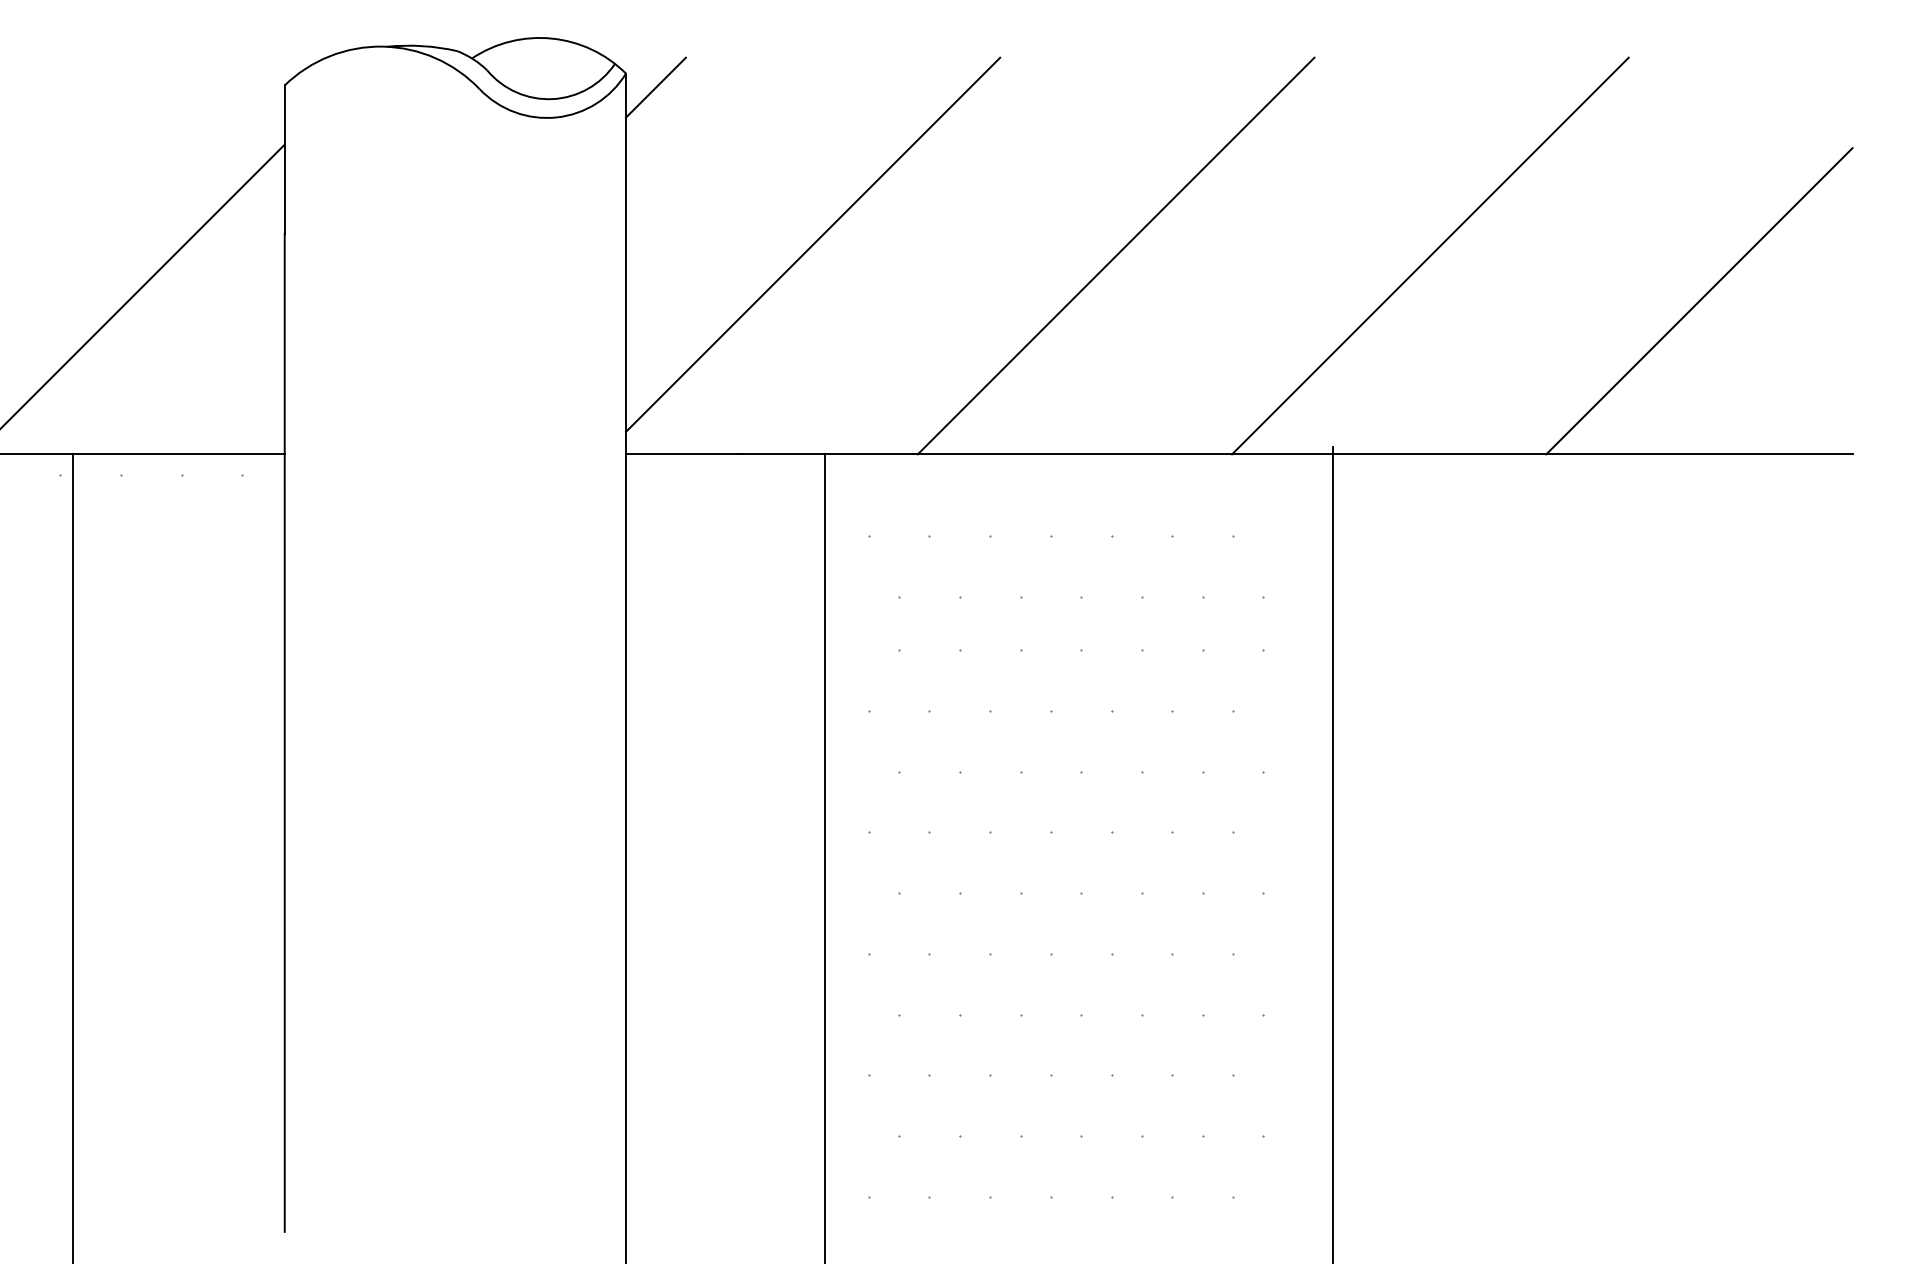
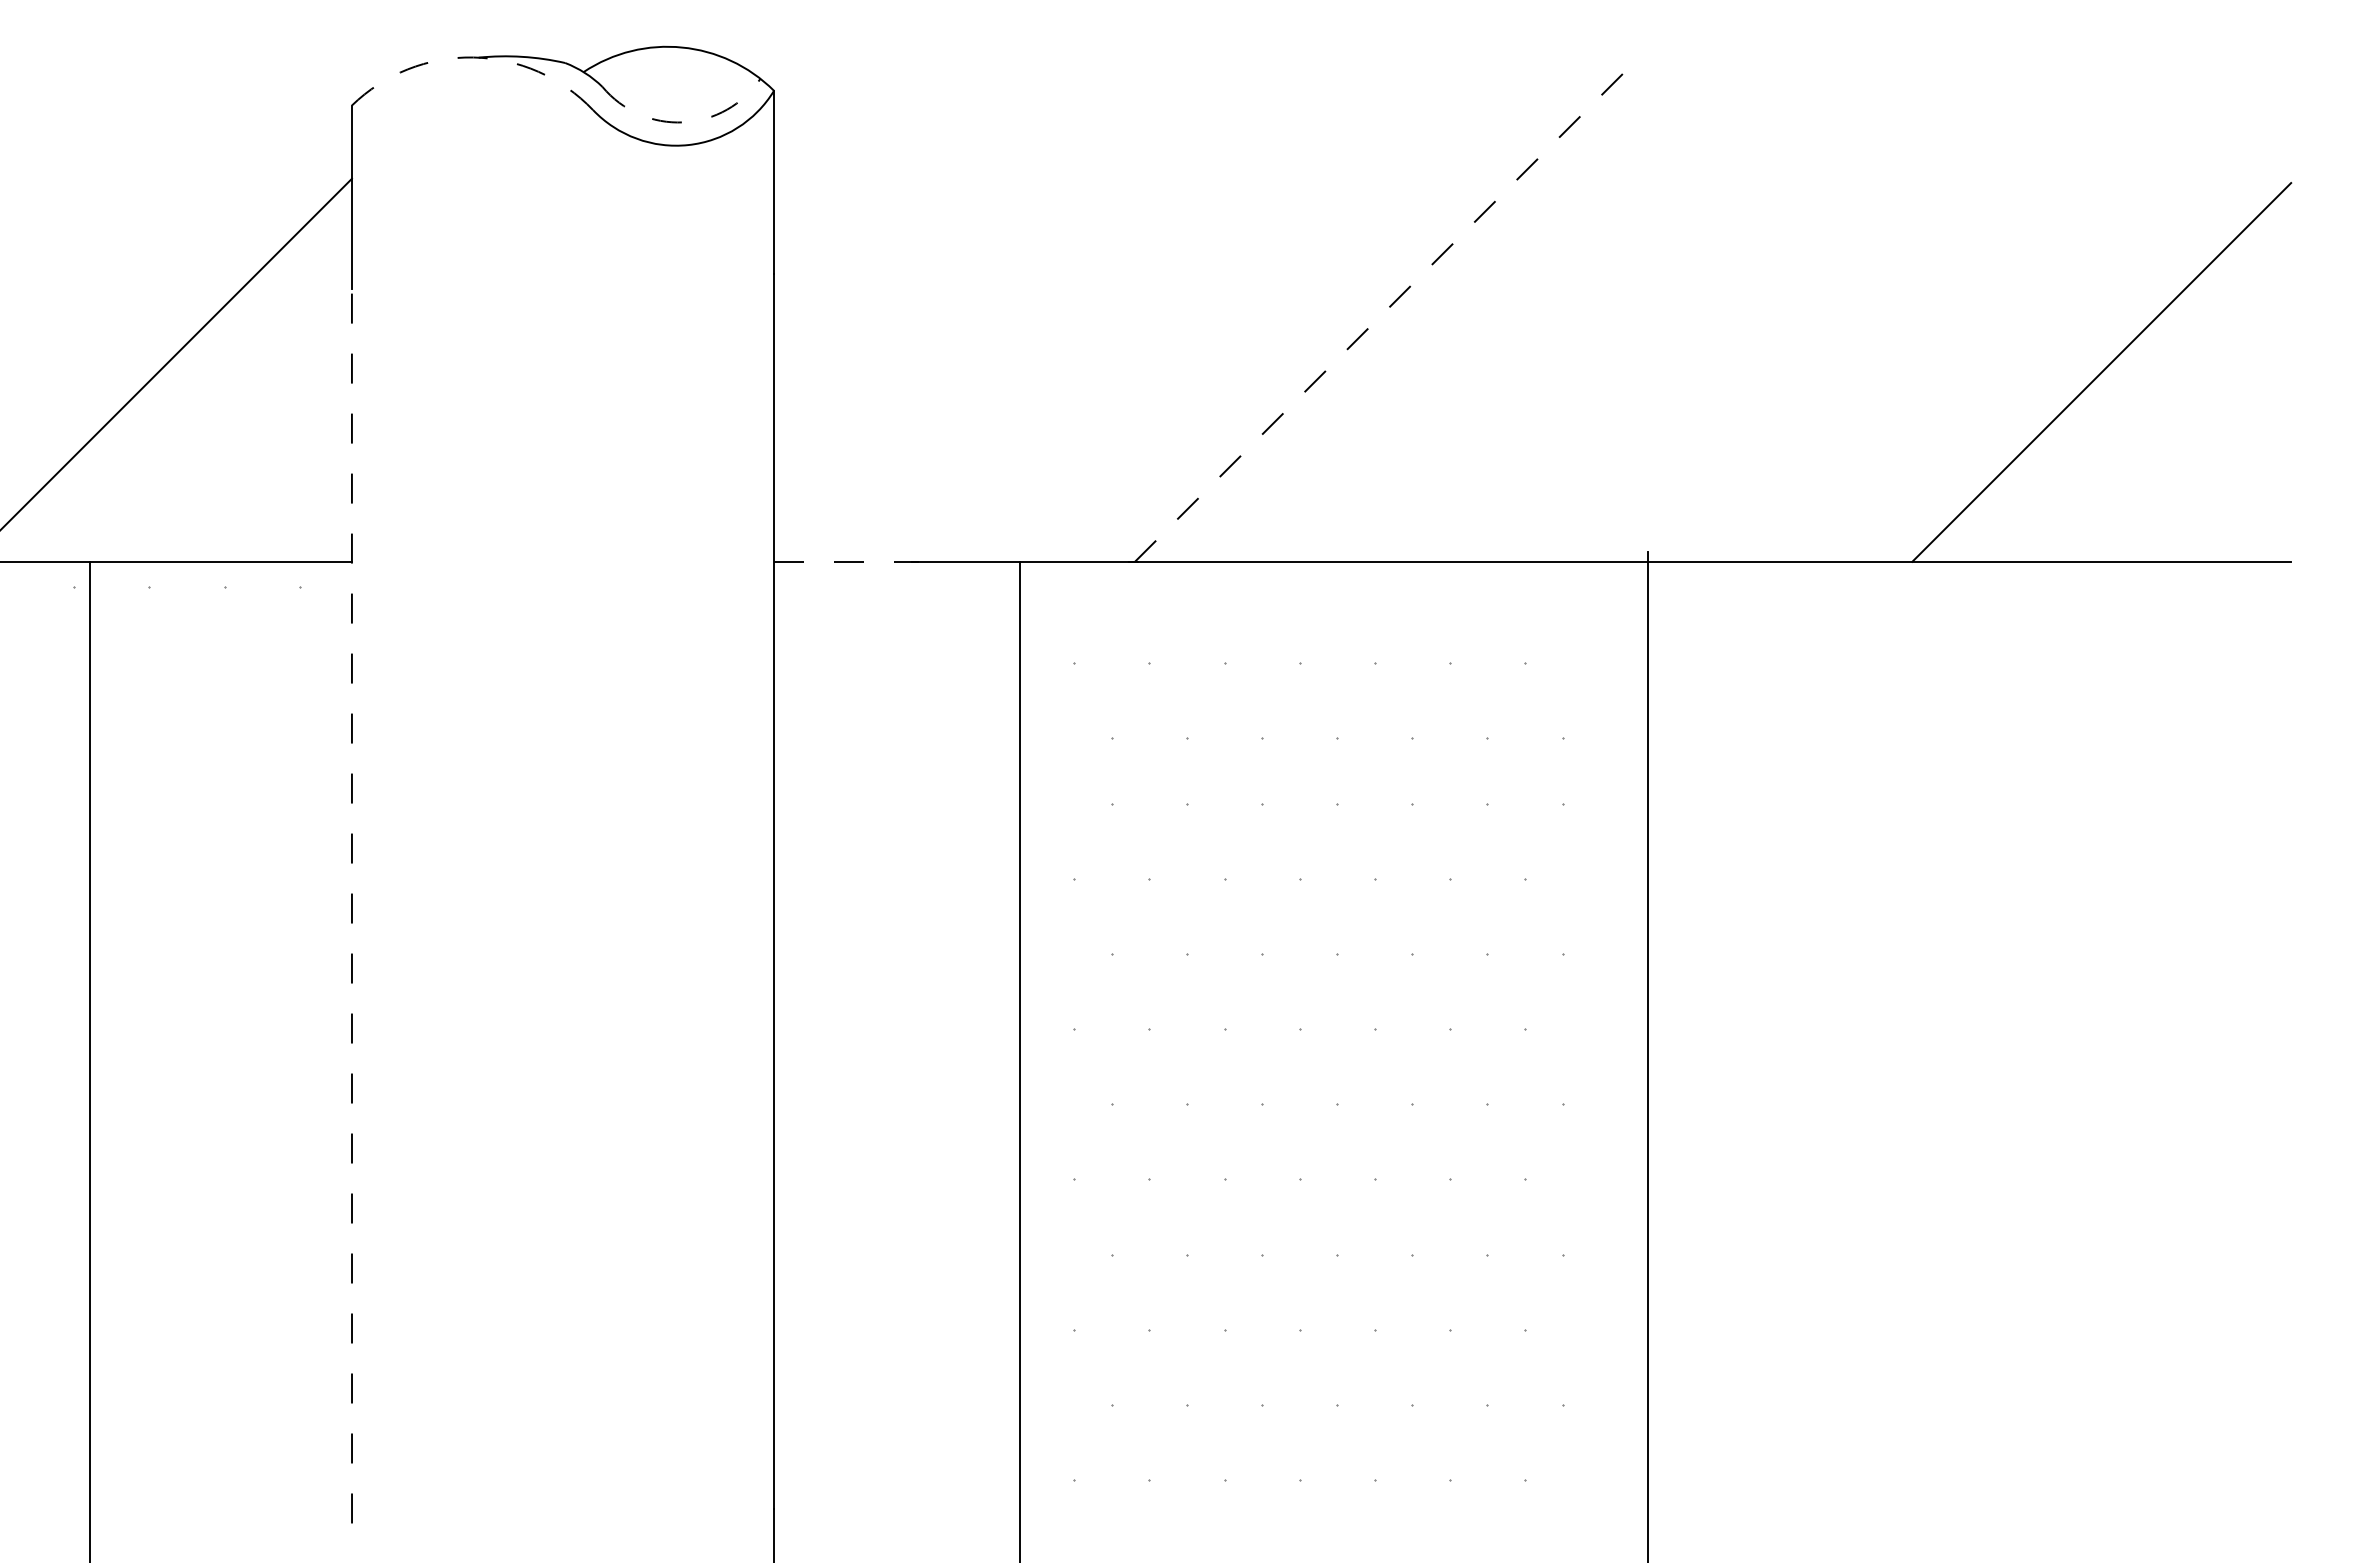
arc: (382, 46) -> (473, 57), solid -> dashed
line: (656, 87) -> (811, 108), removed
arc: (552, 99) -> (683, 122), solid -> dashed
line: (813, 244) -> (1005, 302), removed
line: (1116, 256) -> (1380, 316), solid -> dashed
line: (1429, 256) -> (1768, 316), removed
line: (684, 454) -> (846, 561), solid -> dashed
line: (284, 732) -> (351, 905), solid -> dashed

